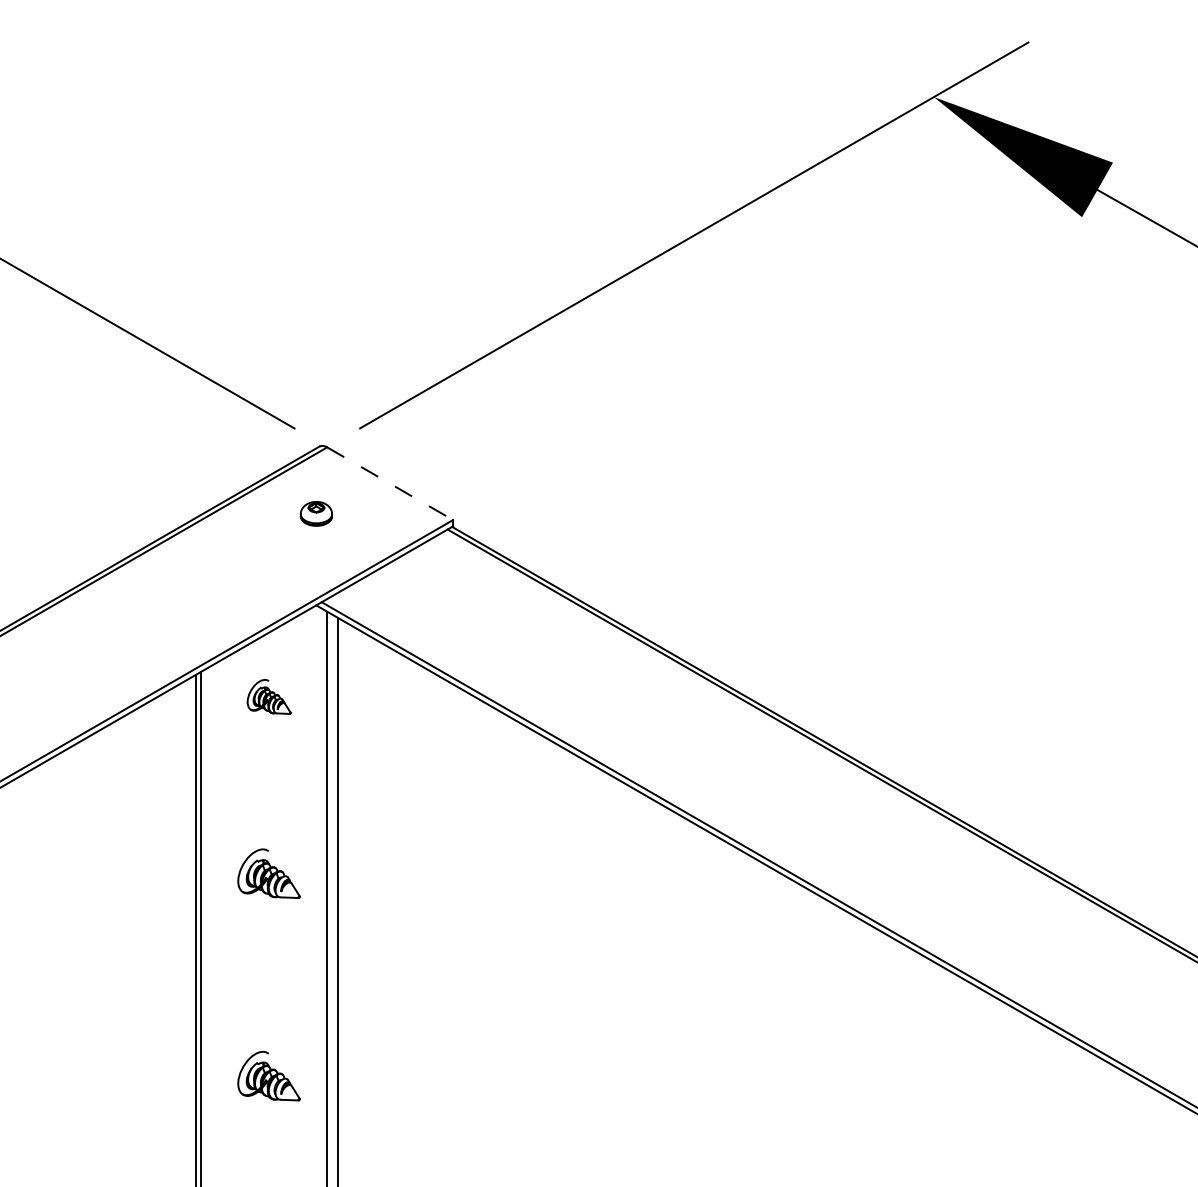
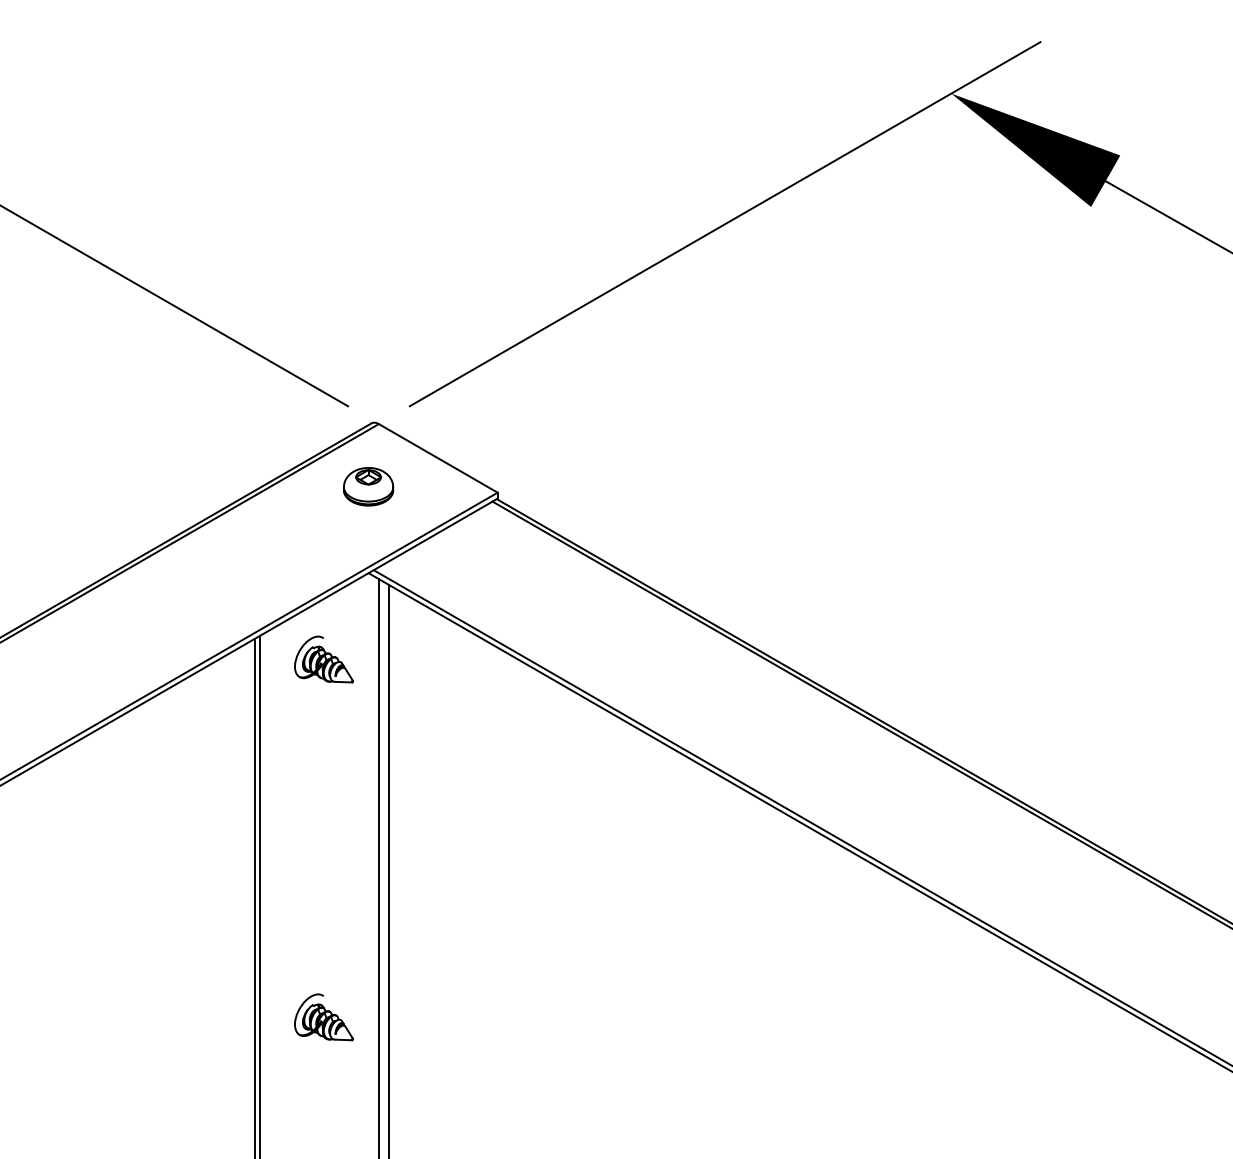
line: (390, 483) -> (438, 458), dashed -> solid
part: (316, 513) -> (368, 486), size x1.67
part: (269, 696) -> (324, 659), size x1.43
part: (268, 873) -> (323, 826), removed

